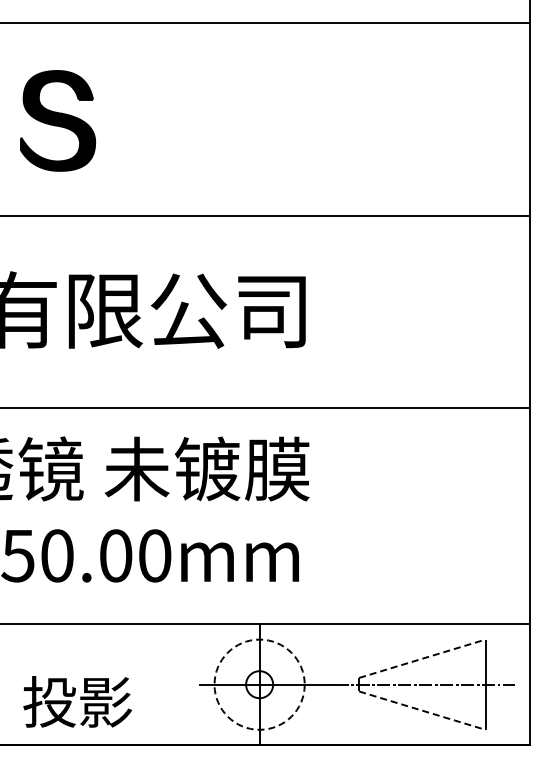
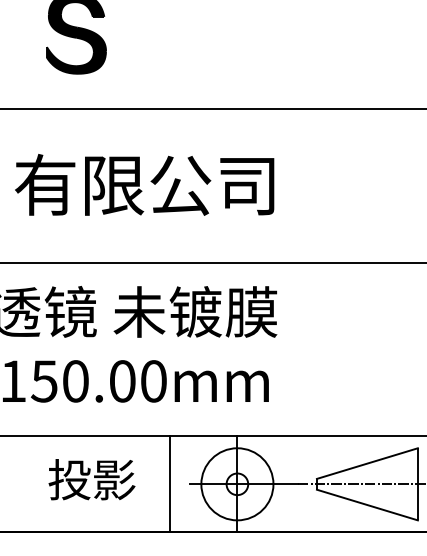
line: (422, 658) -> (367, 463), dashed -> solid
line: (175, 684) -> (170, 484), added
circle: (259, 684) -> (237, 484), dashed -> solid
text: (77, 701) -> (91, 479), moved
line: (422, 710) -> (367, 504), dashed -> solid

